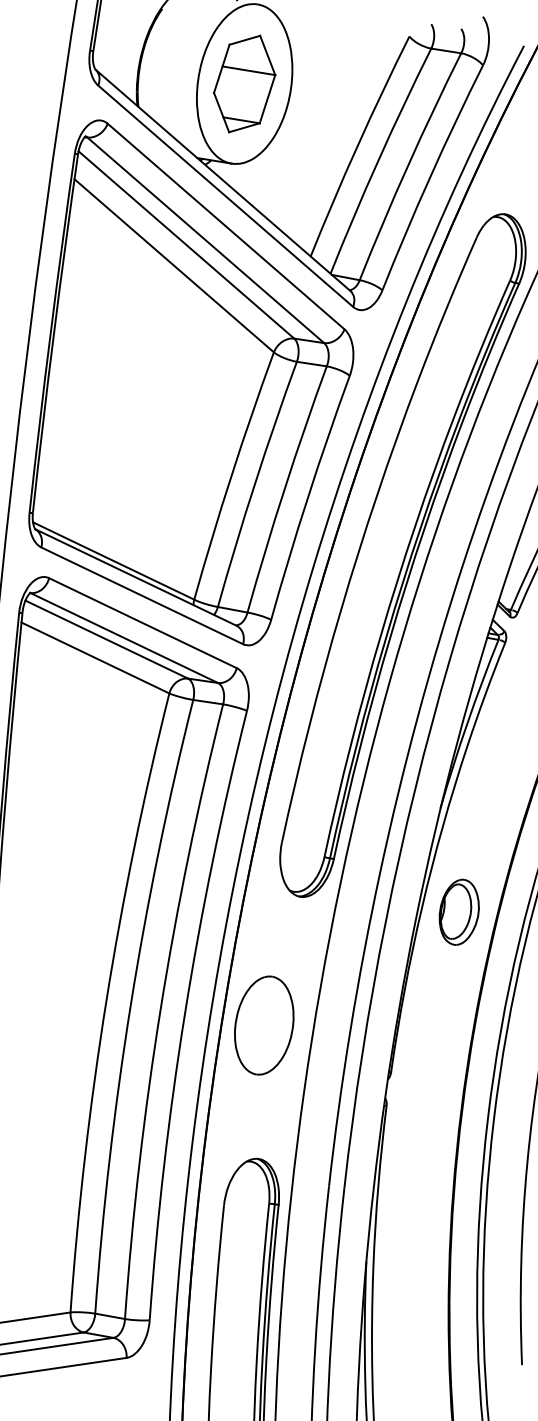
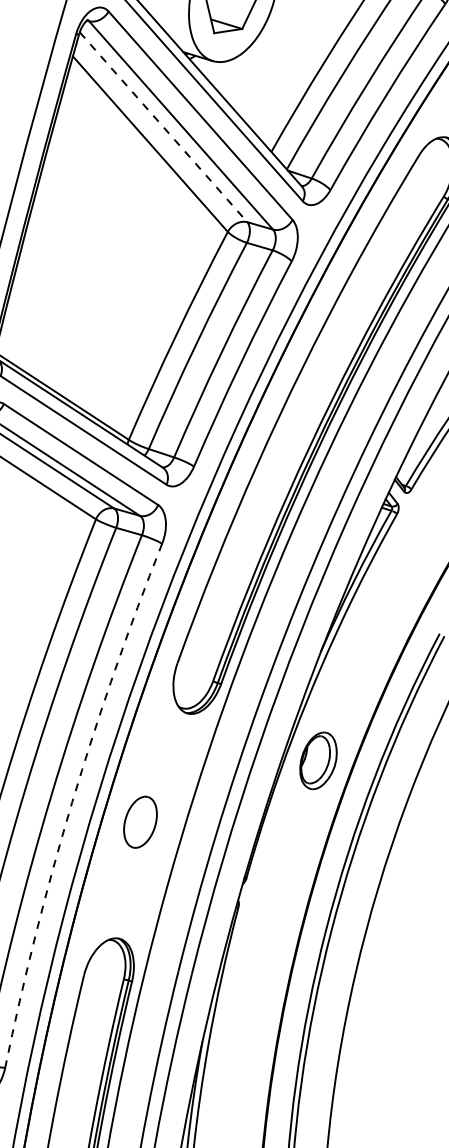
line: (186, 244) -> (163, 126), solid -> dashed
part: (458, 911) -> (317, 760), moved
arc: (185, 1013) -> (72, 802), solid -> dashed
part: (264, 1025) -> (140, 822), size x0.6

